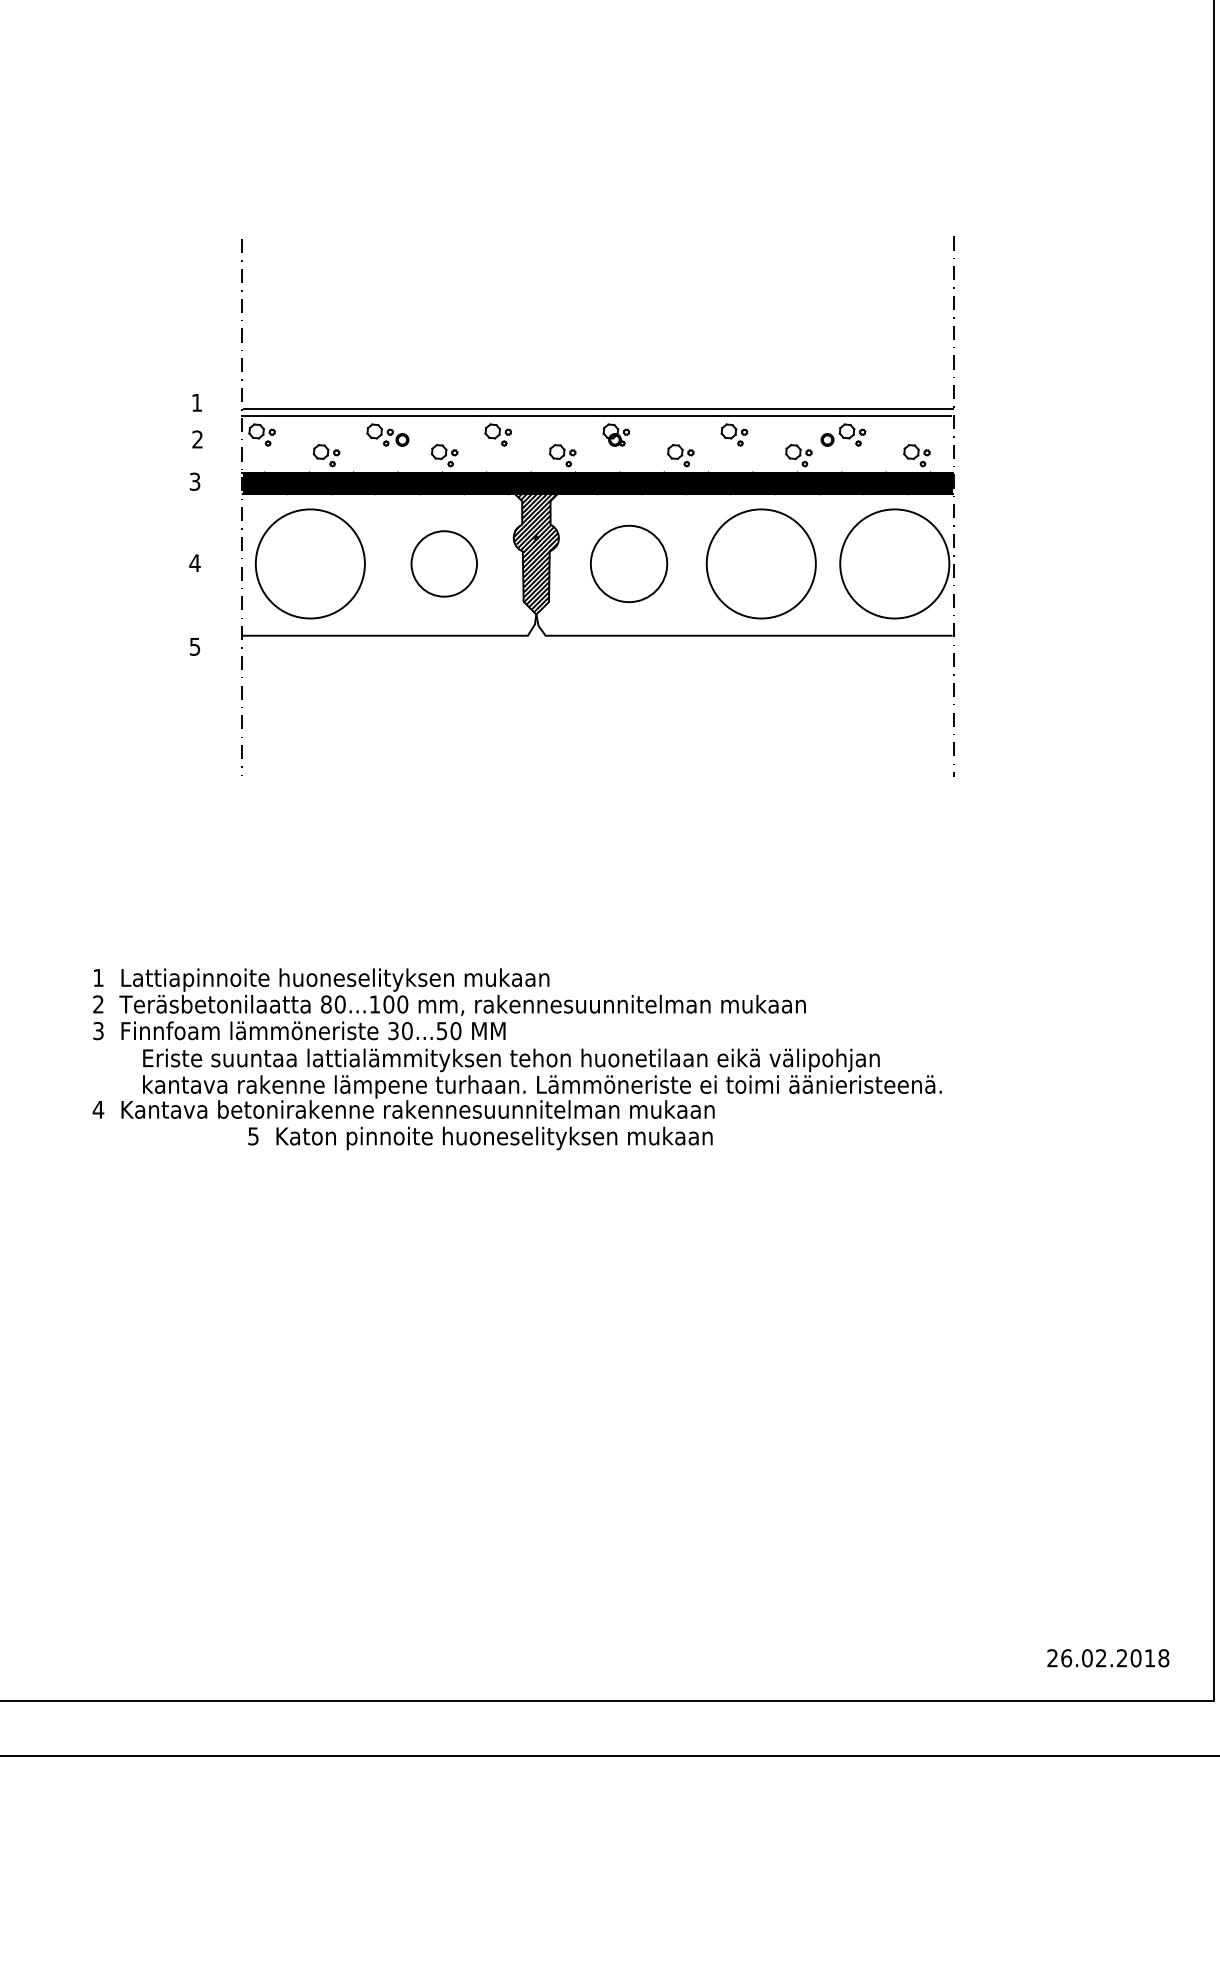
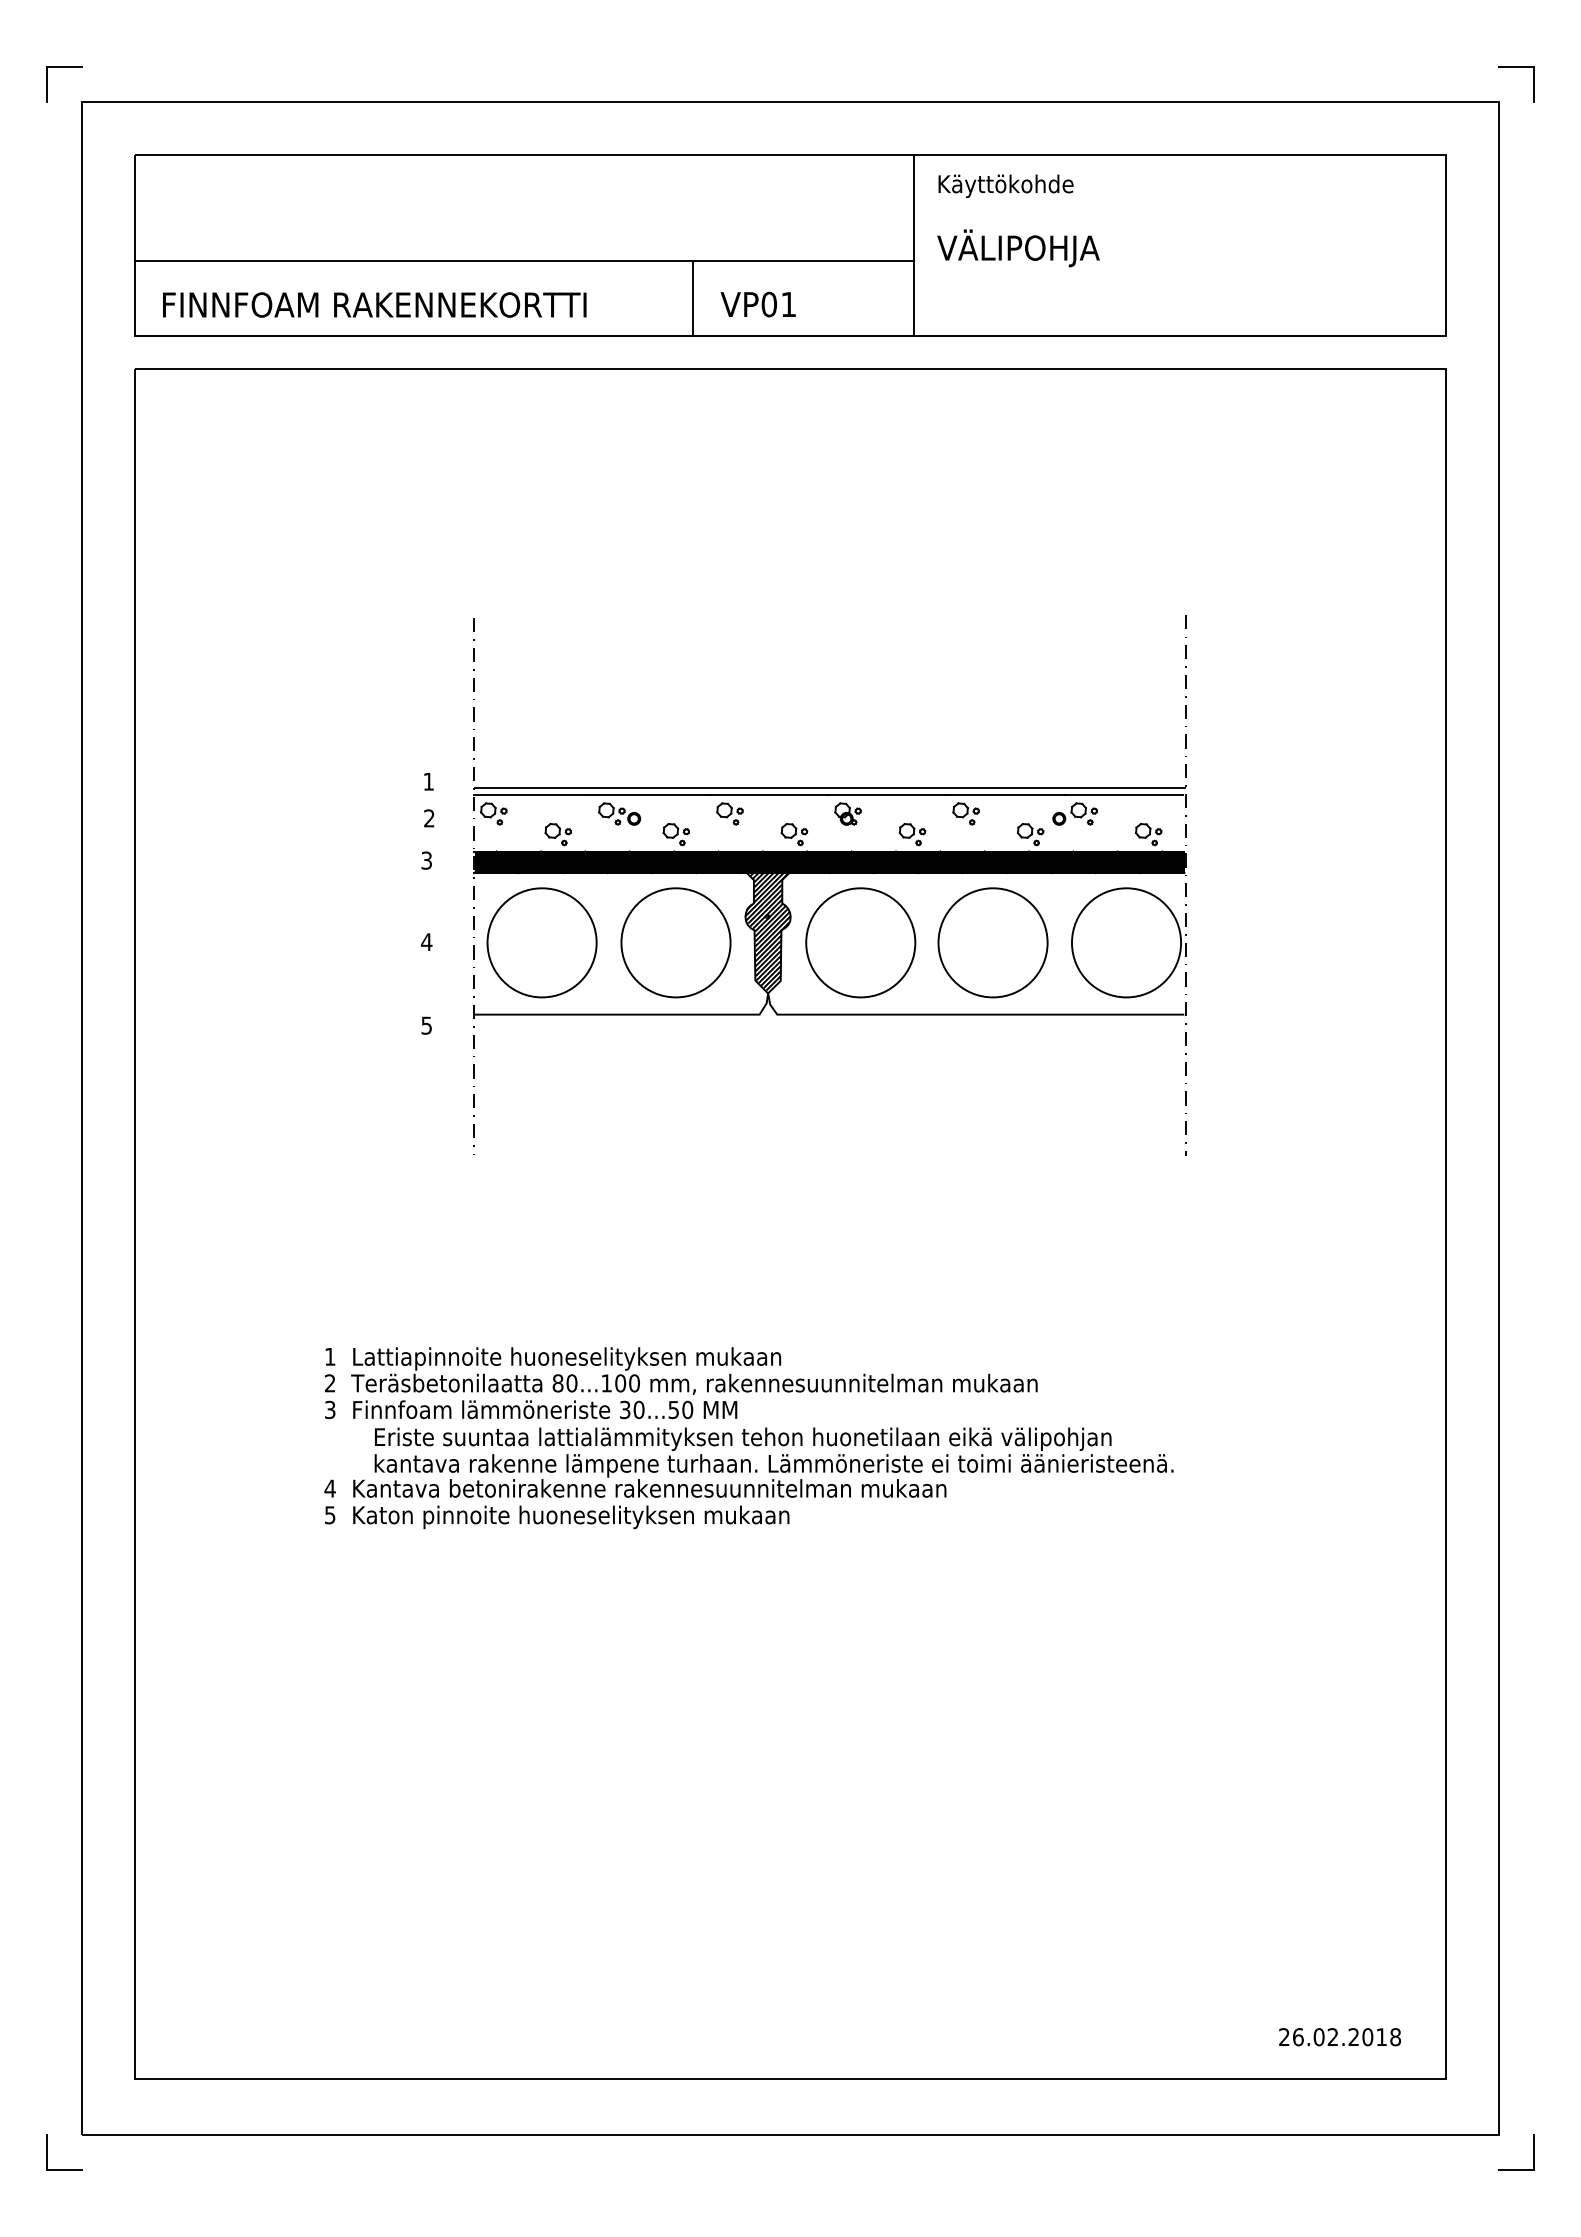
circle: (443, 563) -> (675, 942), size x1.67
circle: (628, 563) -> (860, 942), size x1.43
text: (480, 1138) -> (557, 1517), moved

